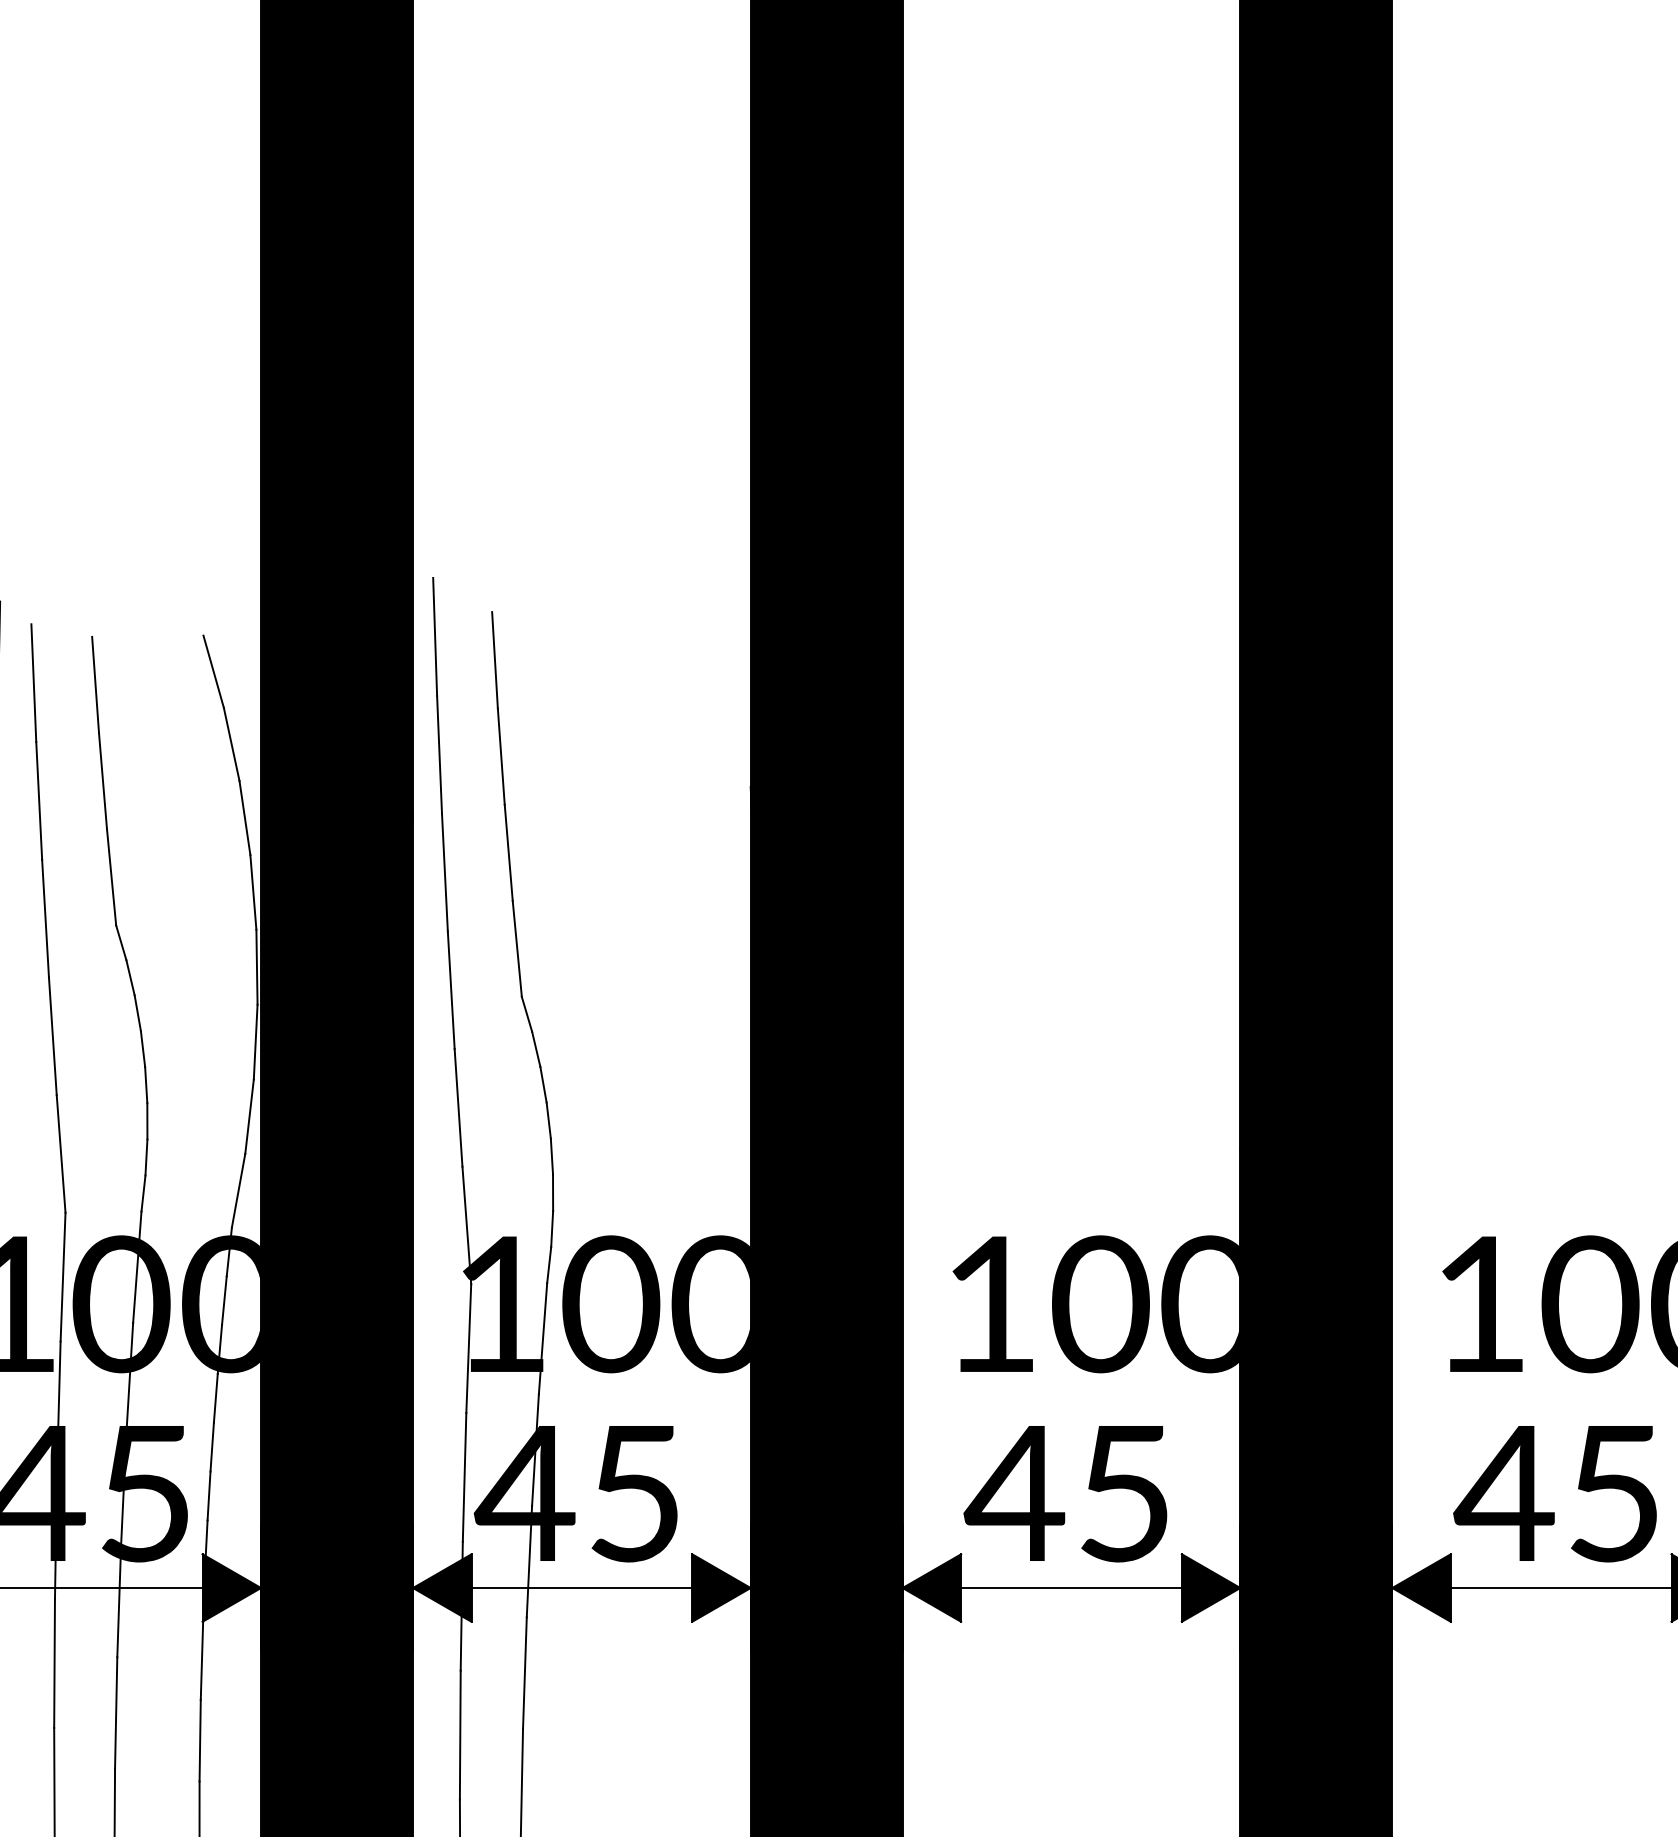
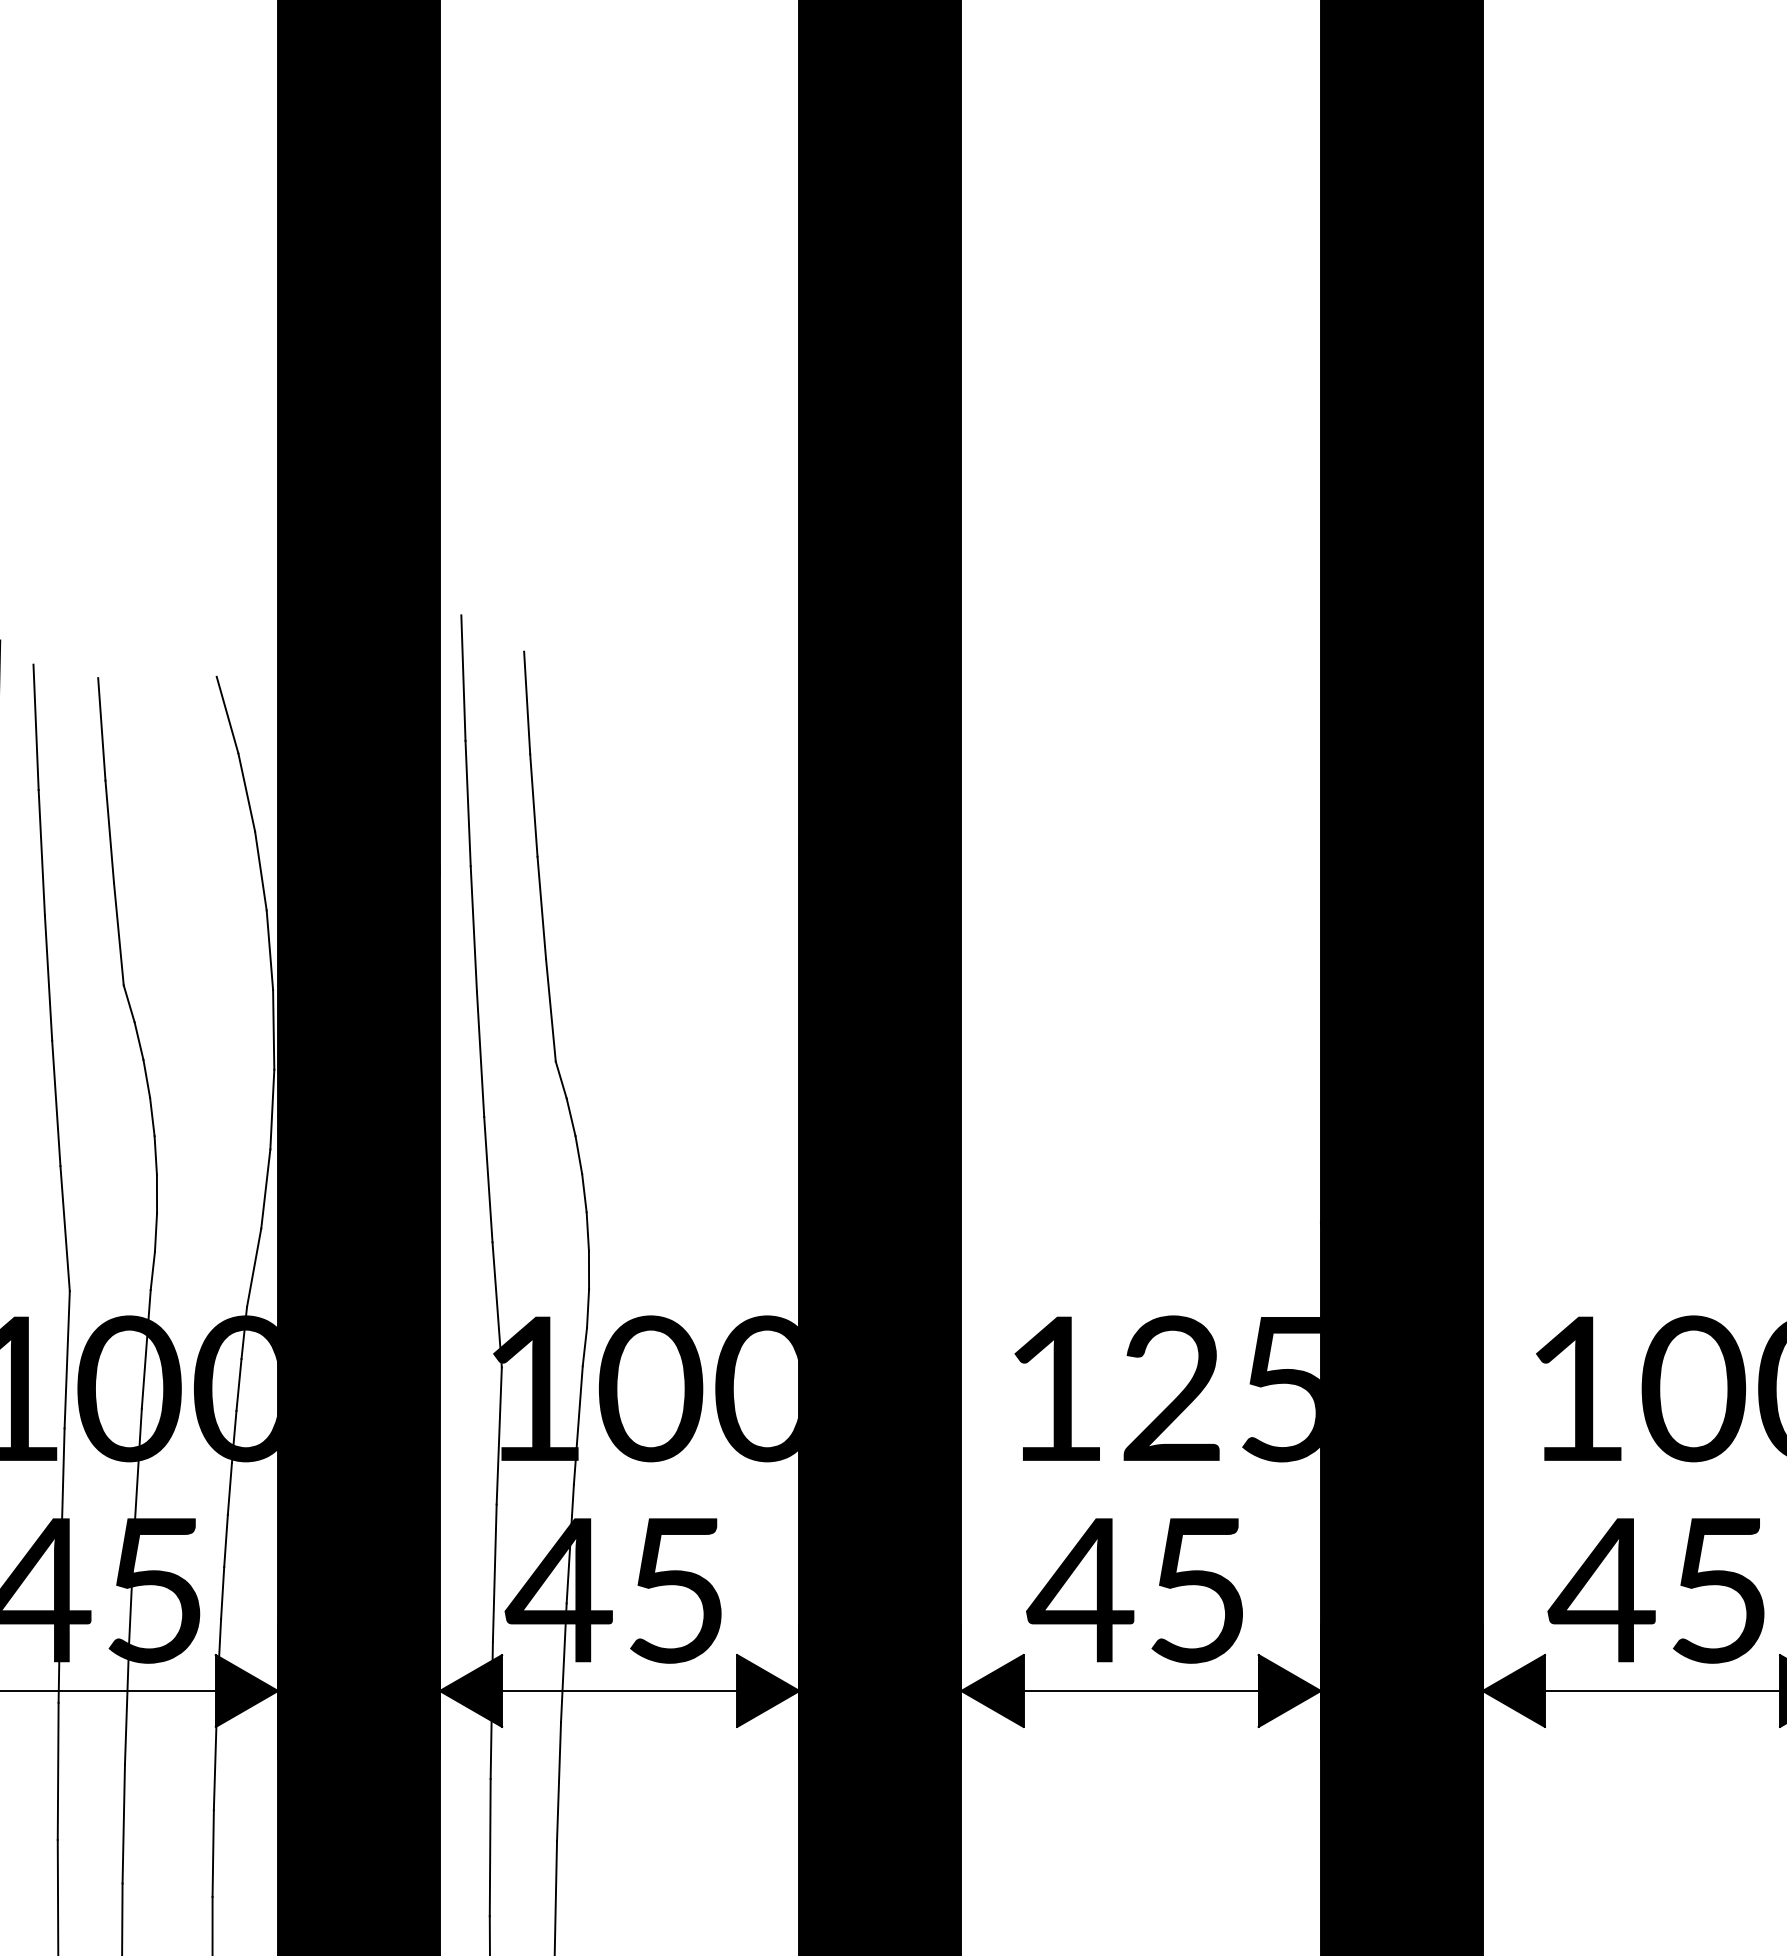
text: (1145, 1304) -> (1219, 1389), 100 -> 125

